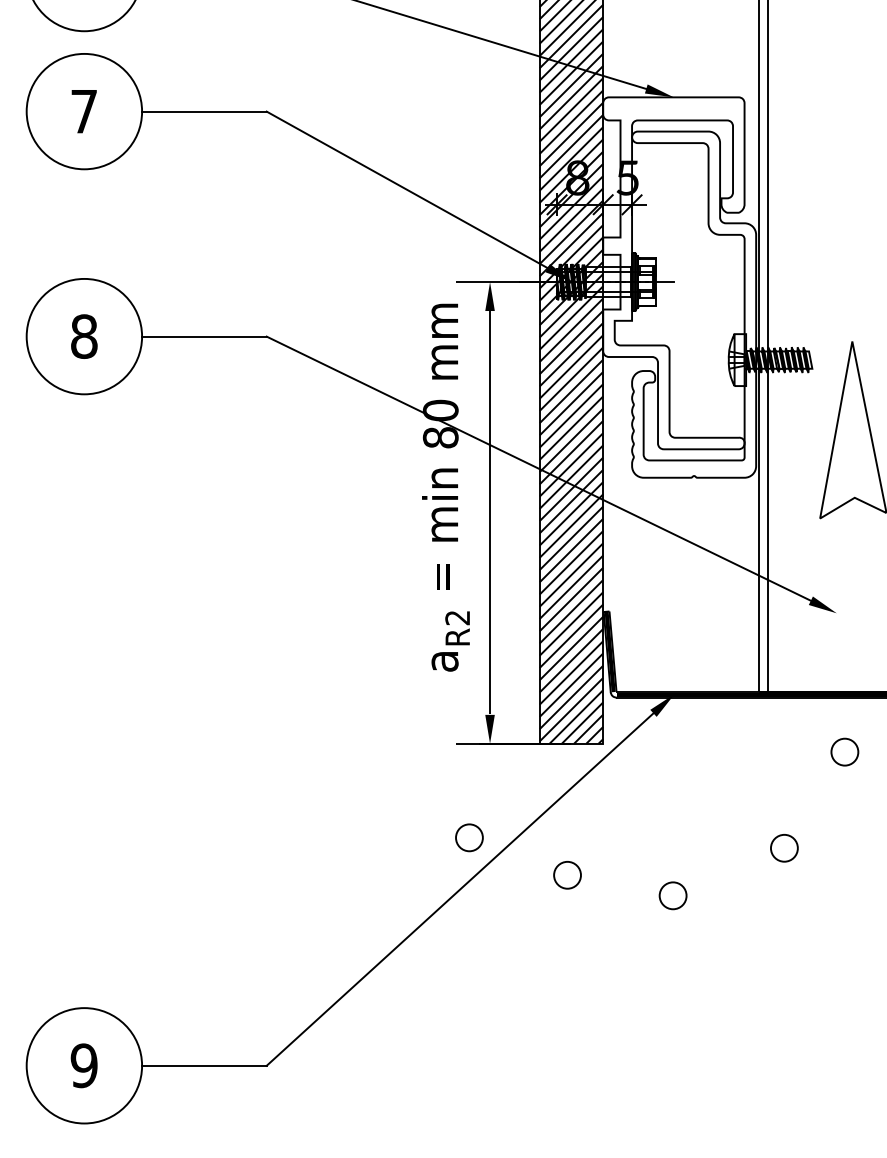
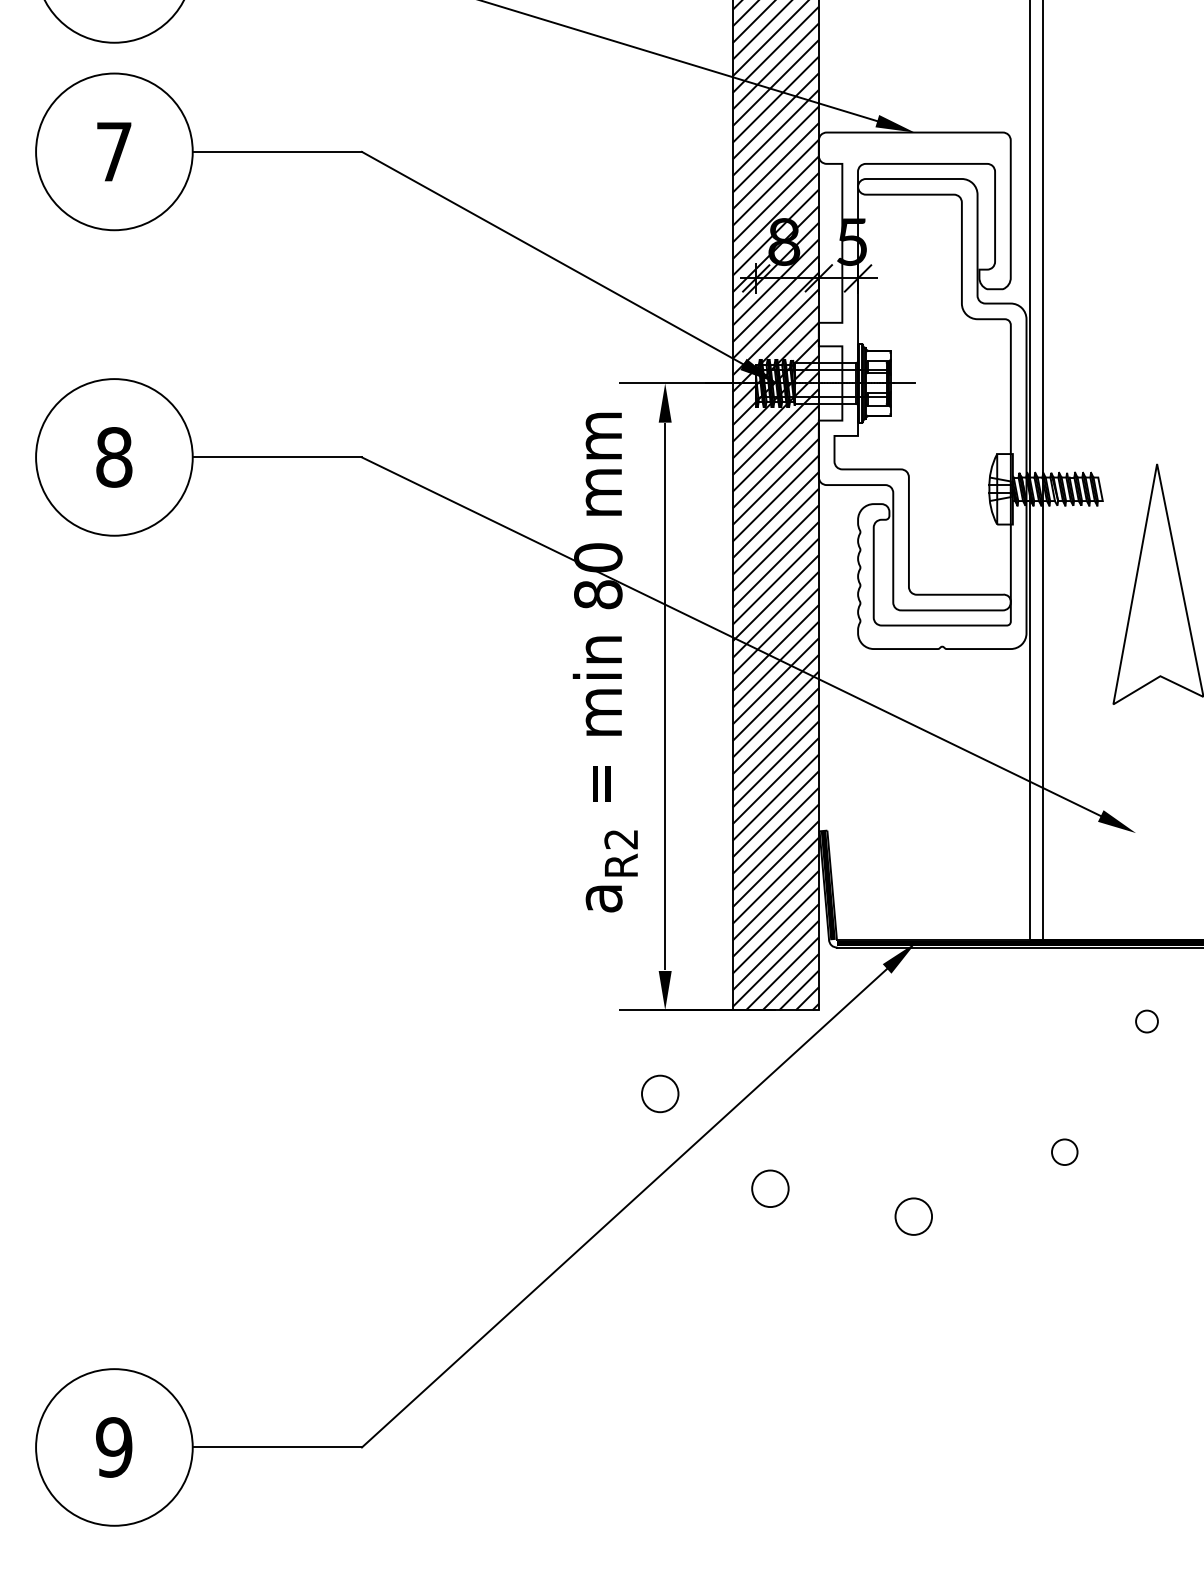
circle: (844, 752) -> (1146, 1021), size x0.6
circle: (469, 837) -> (660, 1093), moved
circle: (784, 848) -> (1064, 1152), size x0.7

